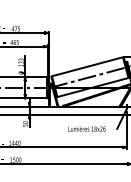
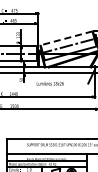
line: (87, 66) -> (66, 38), solid -> dashed
text: (85, 128) -> (49, 83), moved

